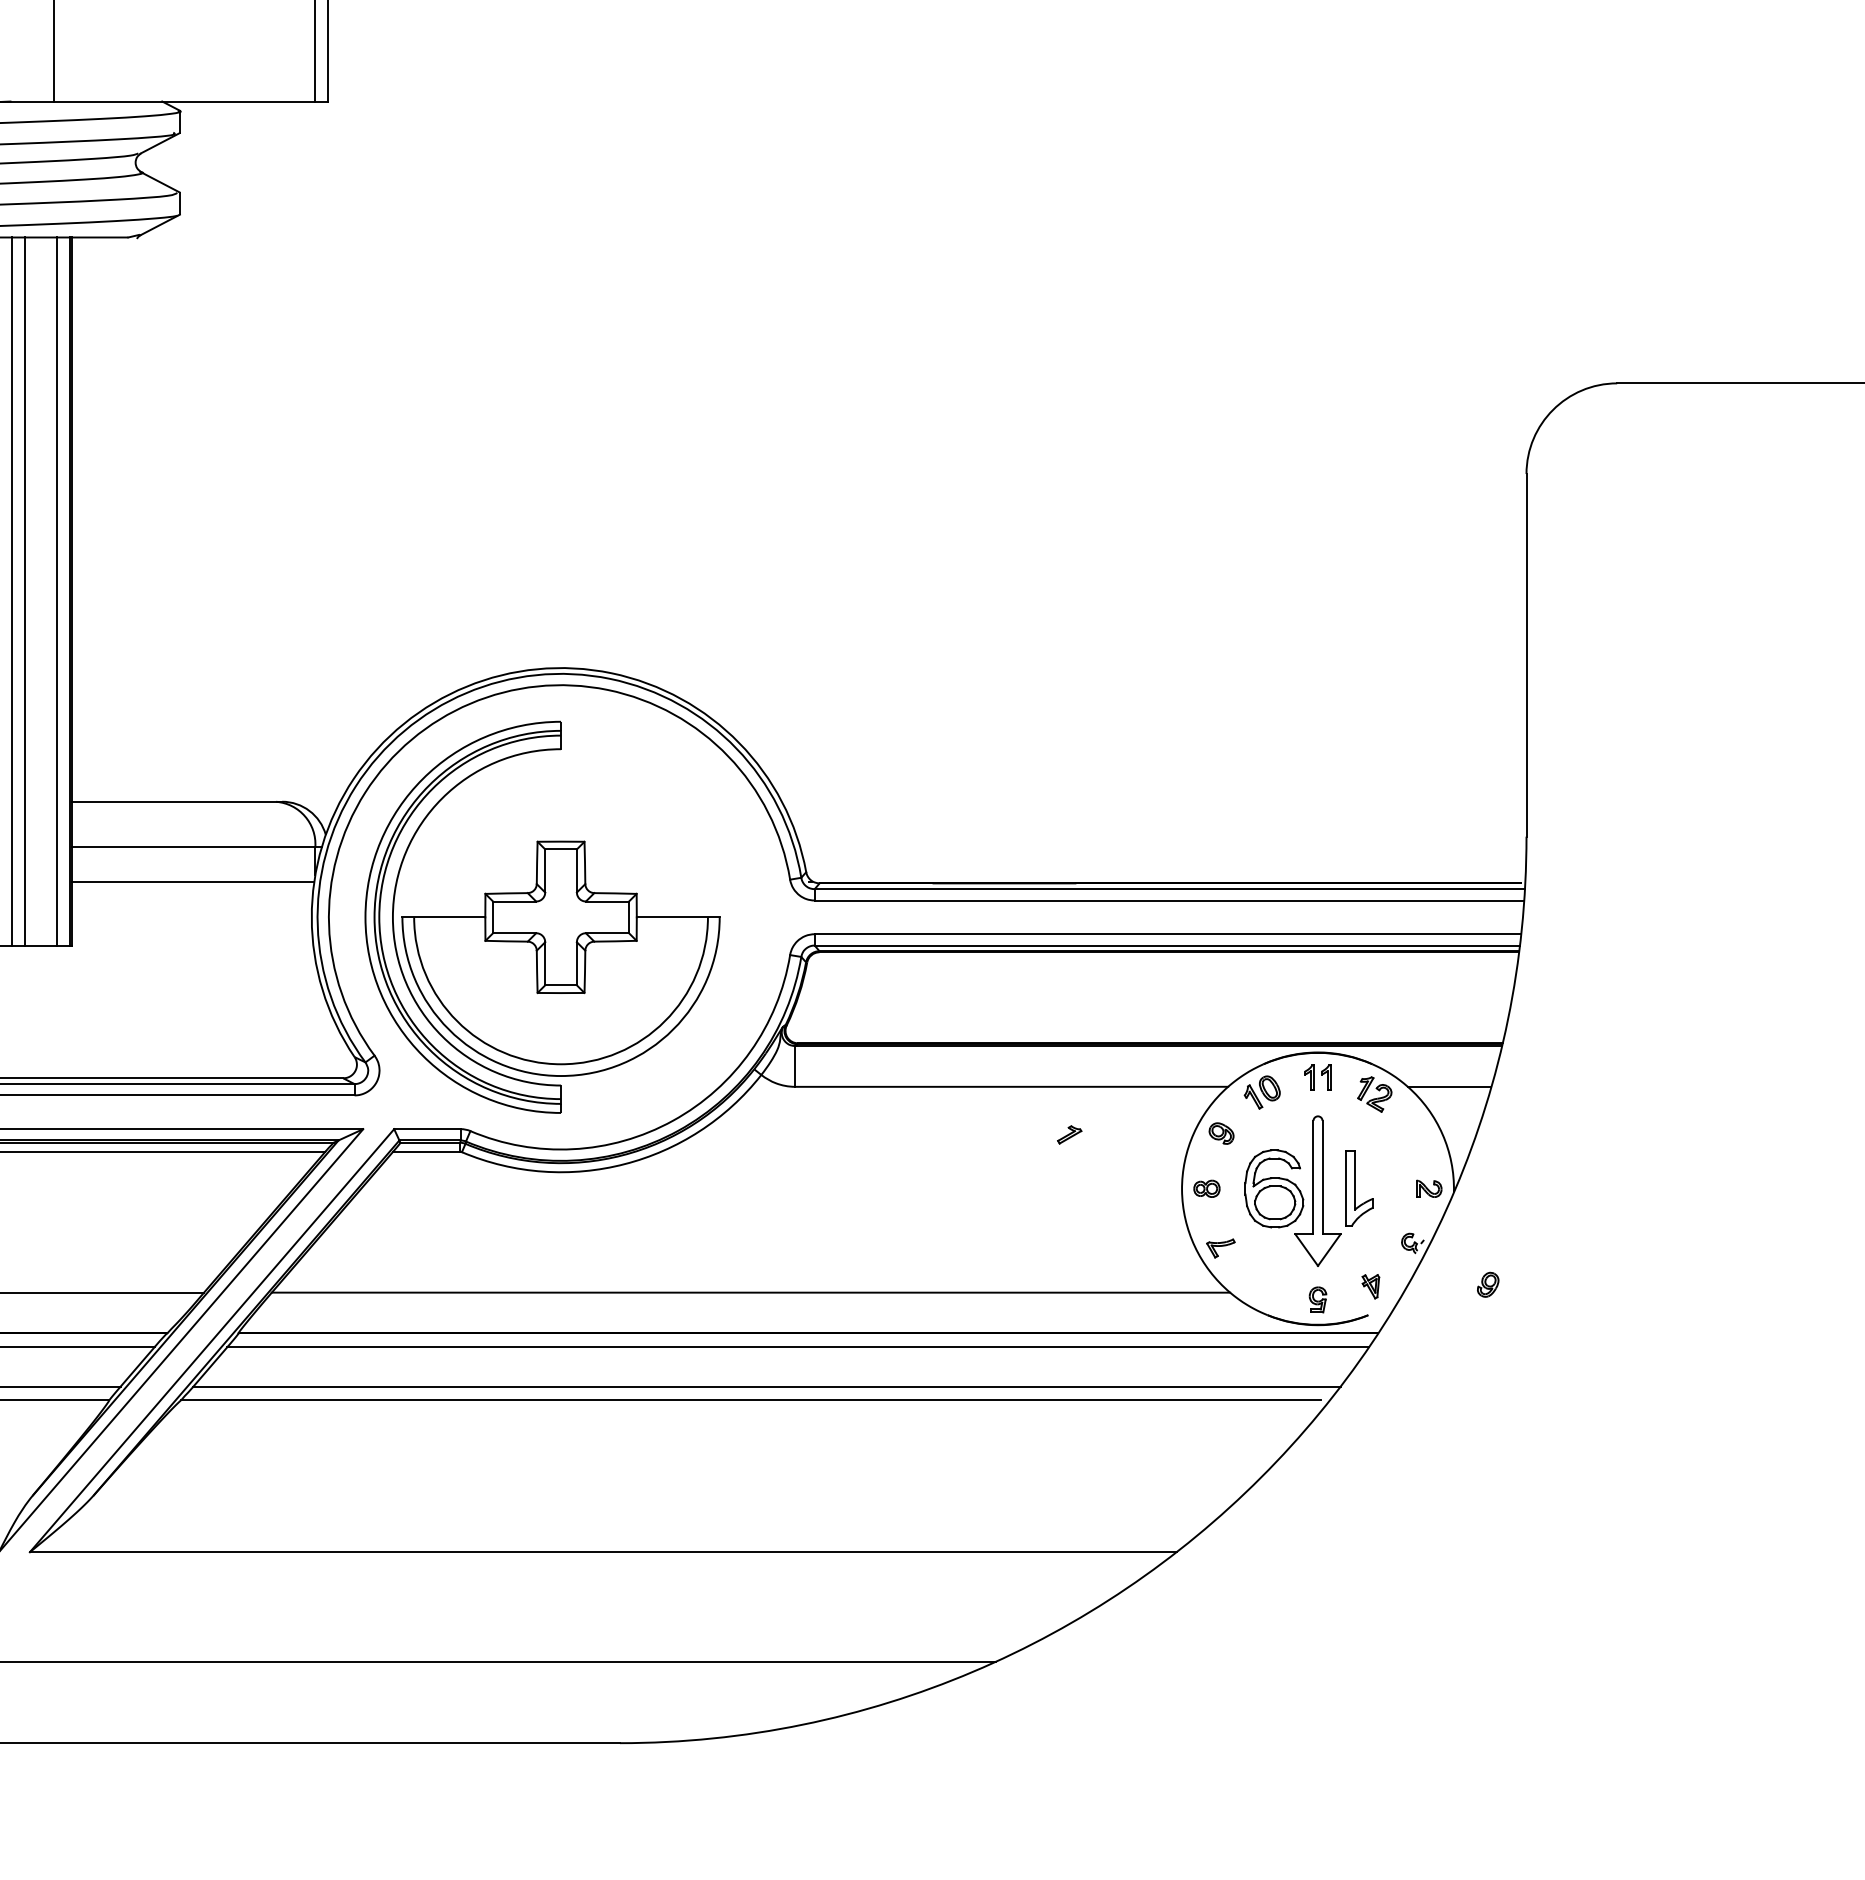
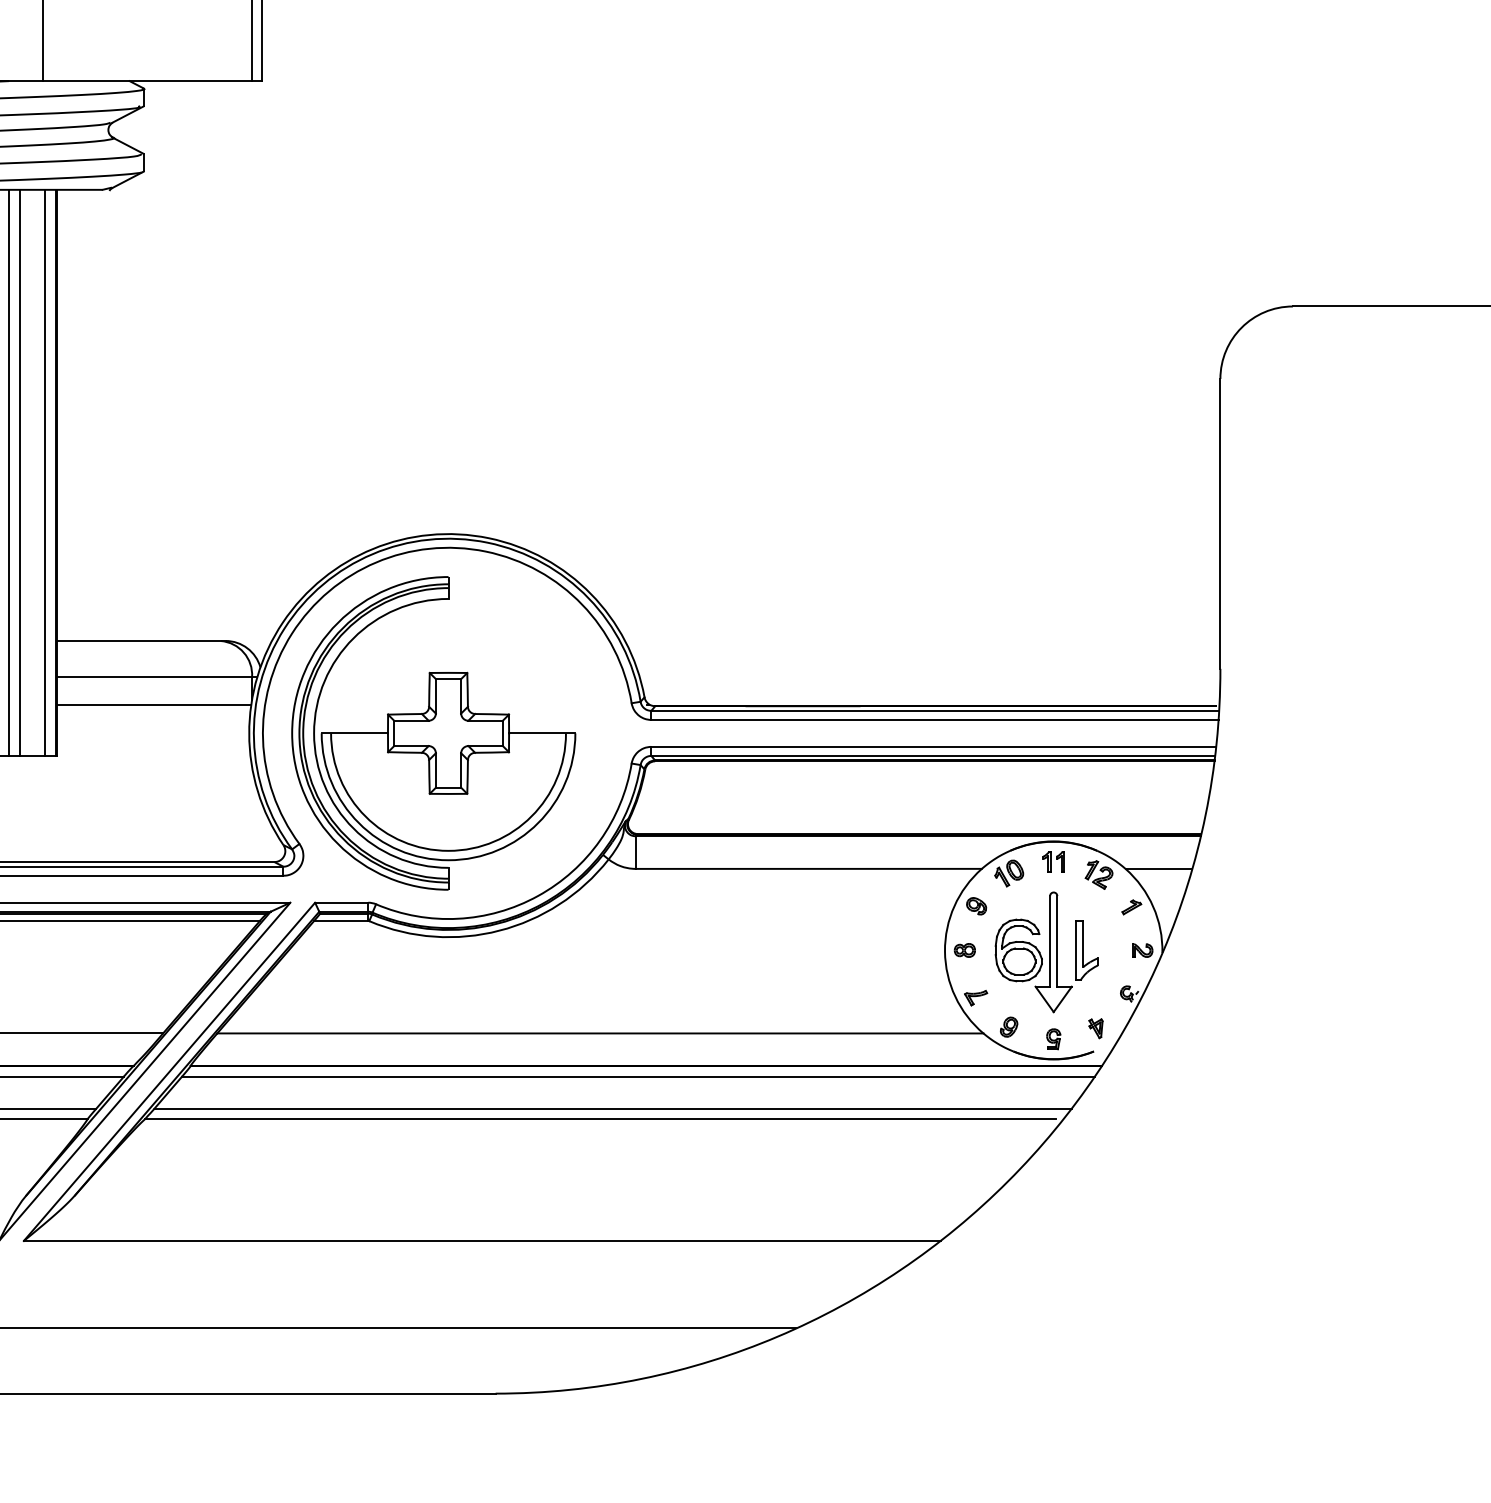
part: (1069, 1134) -> (1131, 907), moved
part: (1488, 1284) -> (1009, 1026), moved

